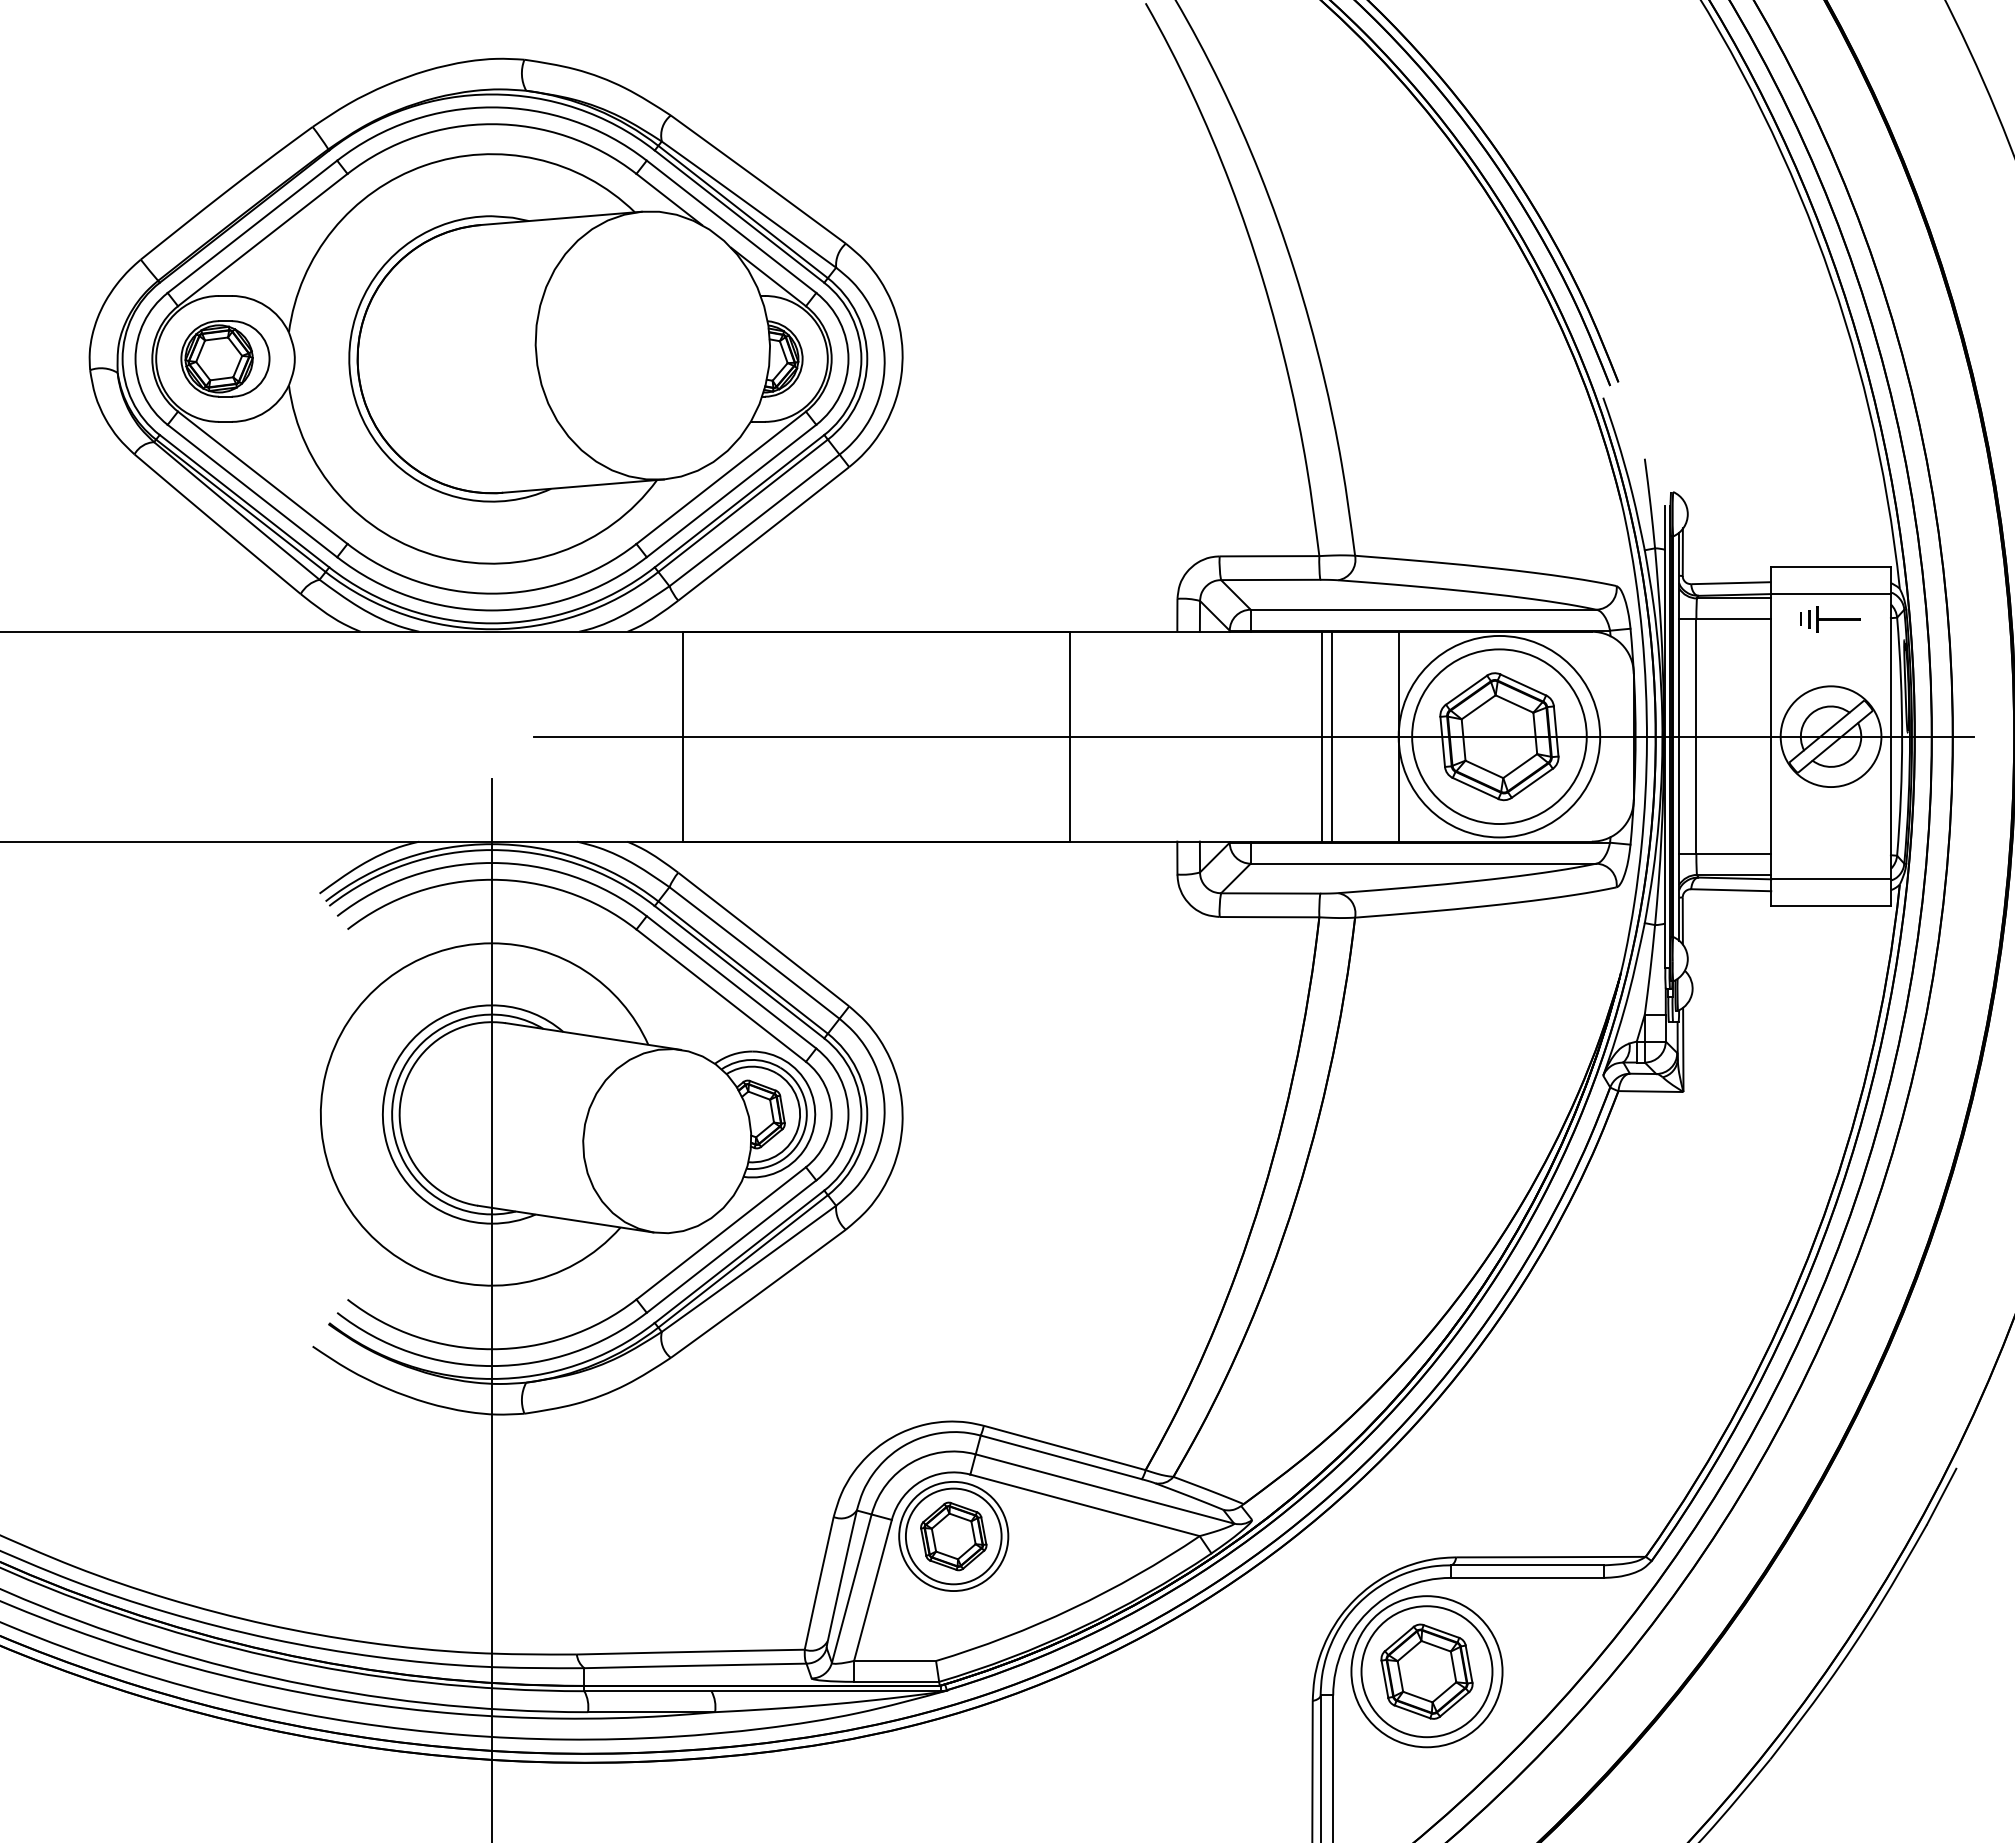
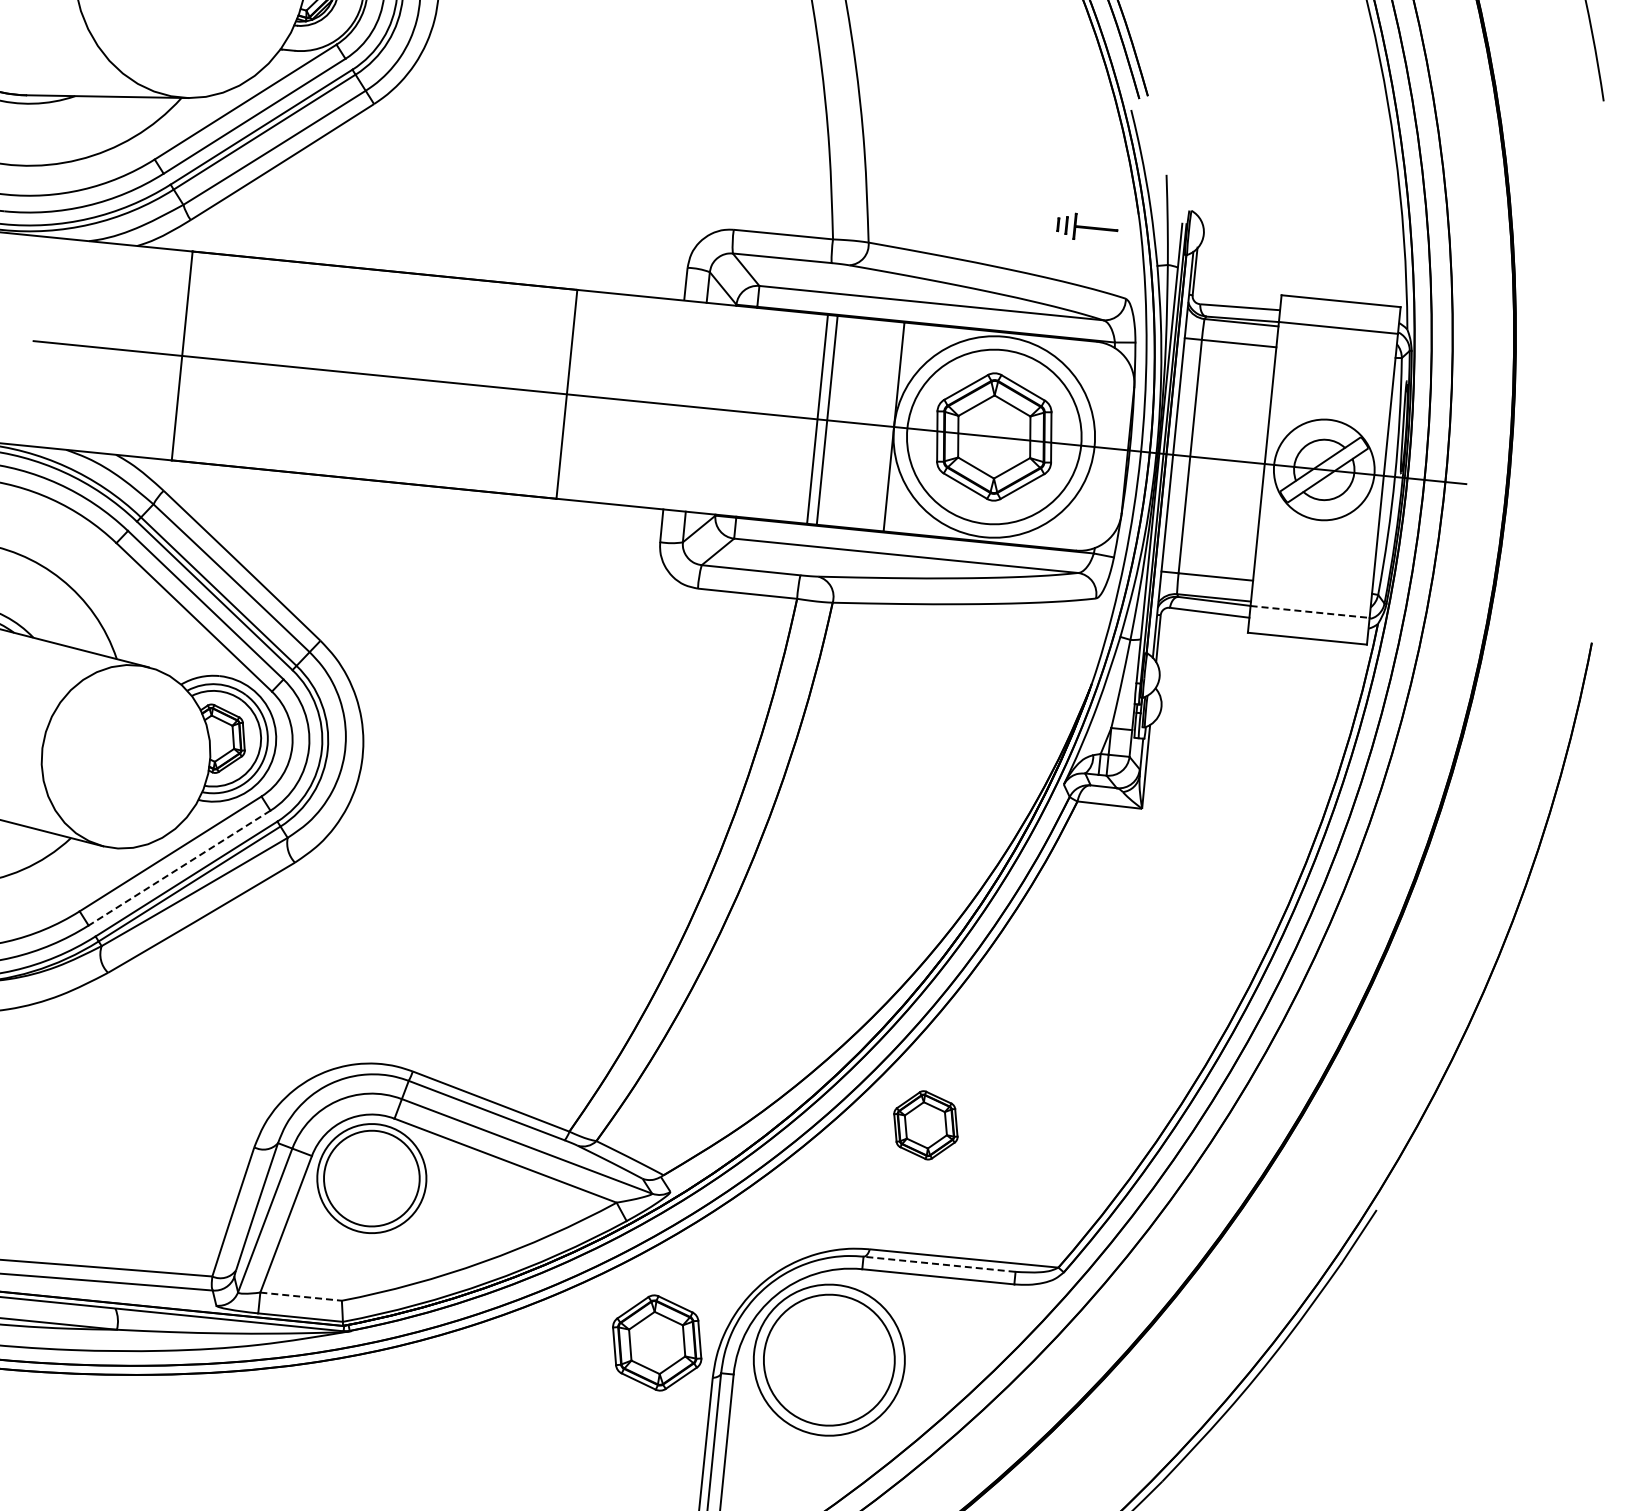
part: (1830, 619) -> (1087, 228), moved
line: (1831, 879) -> (1310, 612), solid -> dashed
line: (731, 1246) -> (179, 868), solid -> dashed
part: (953, 1536) -> (925, 1125), moved
line: (1526, 1565) -> (938, 1264), solid -> dashed
line: (895, 1660) -> (301, 1296), solid -> dashed
part: (1426, 1671) -> (656, 1342), moved

